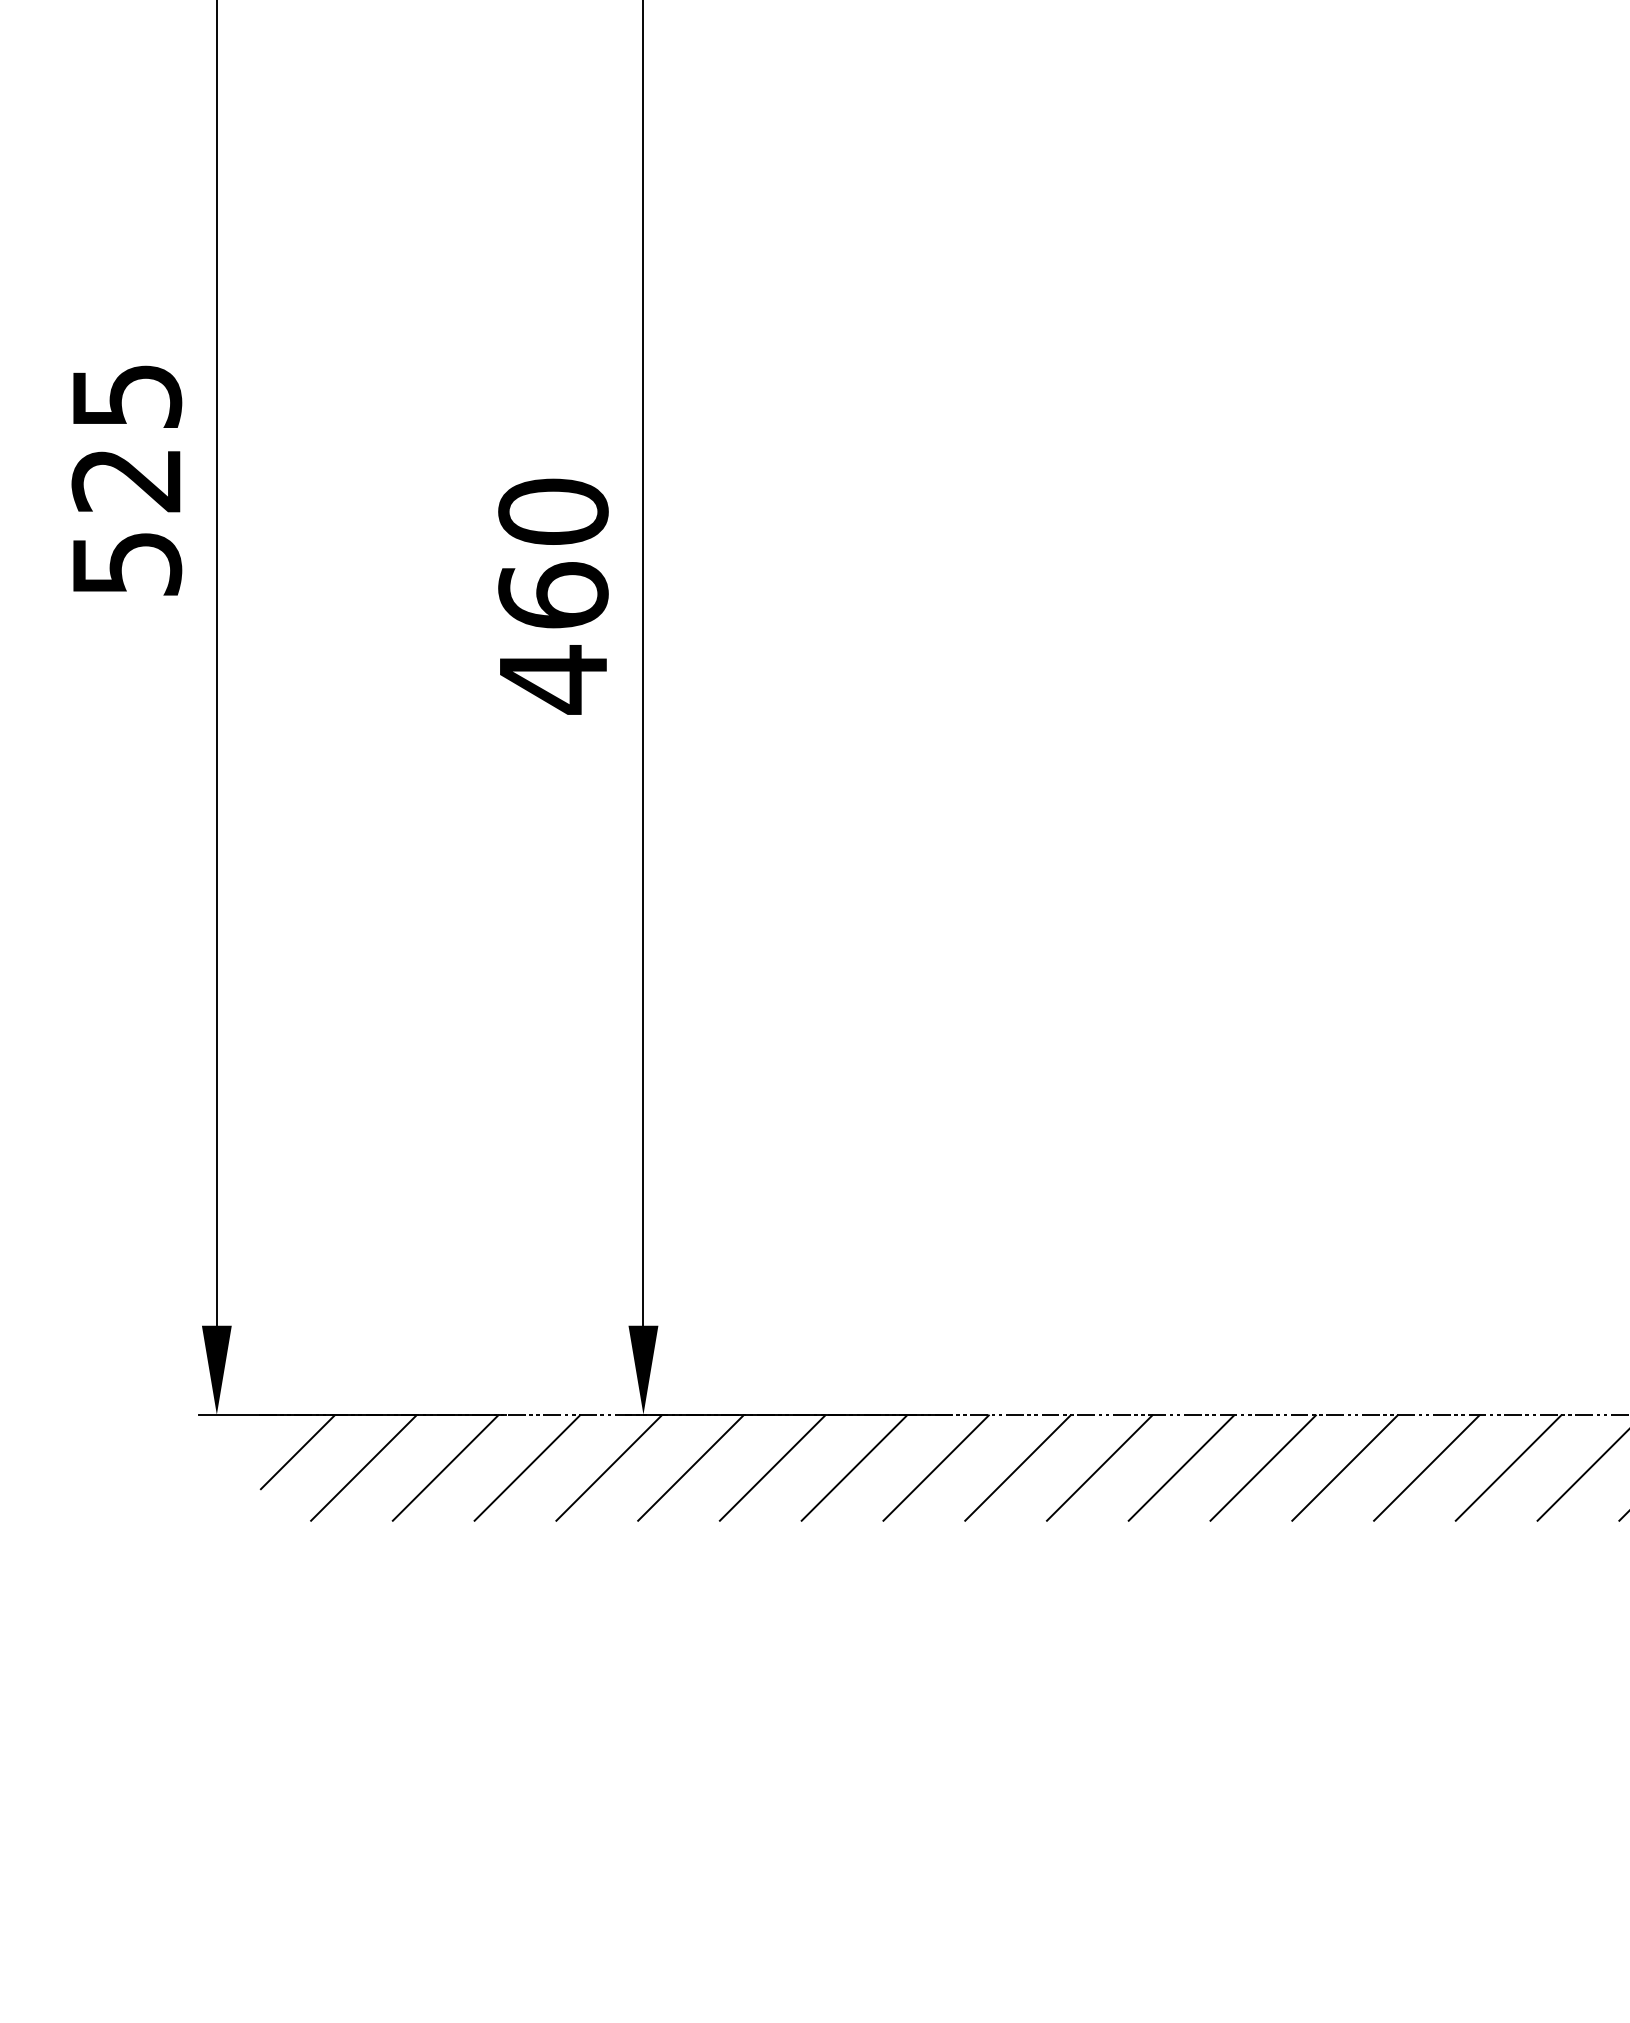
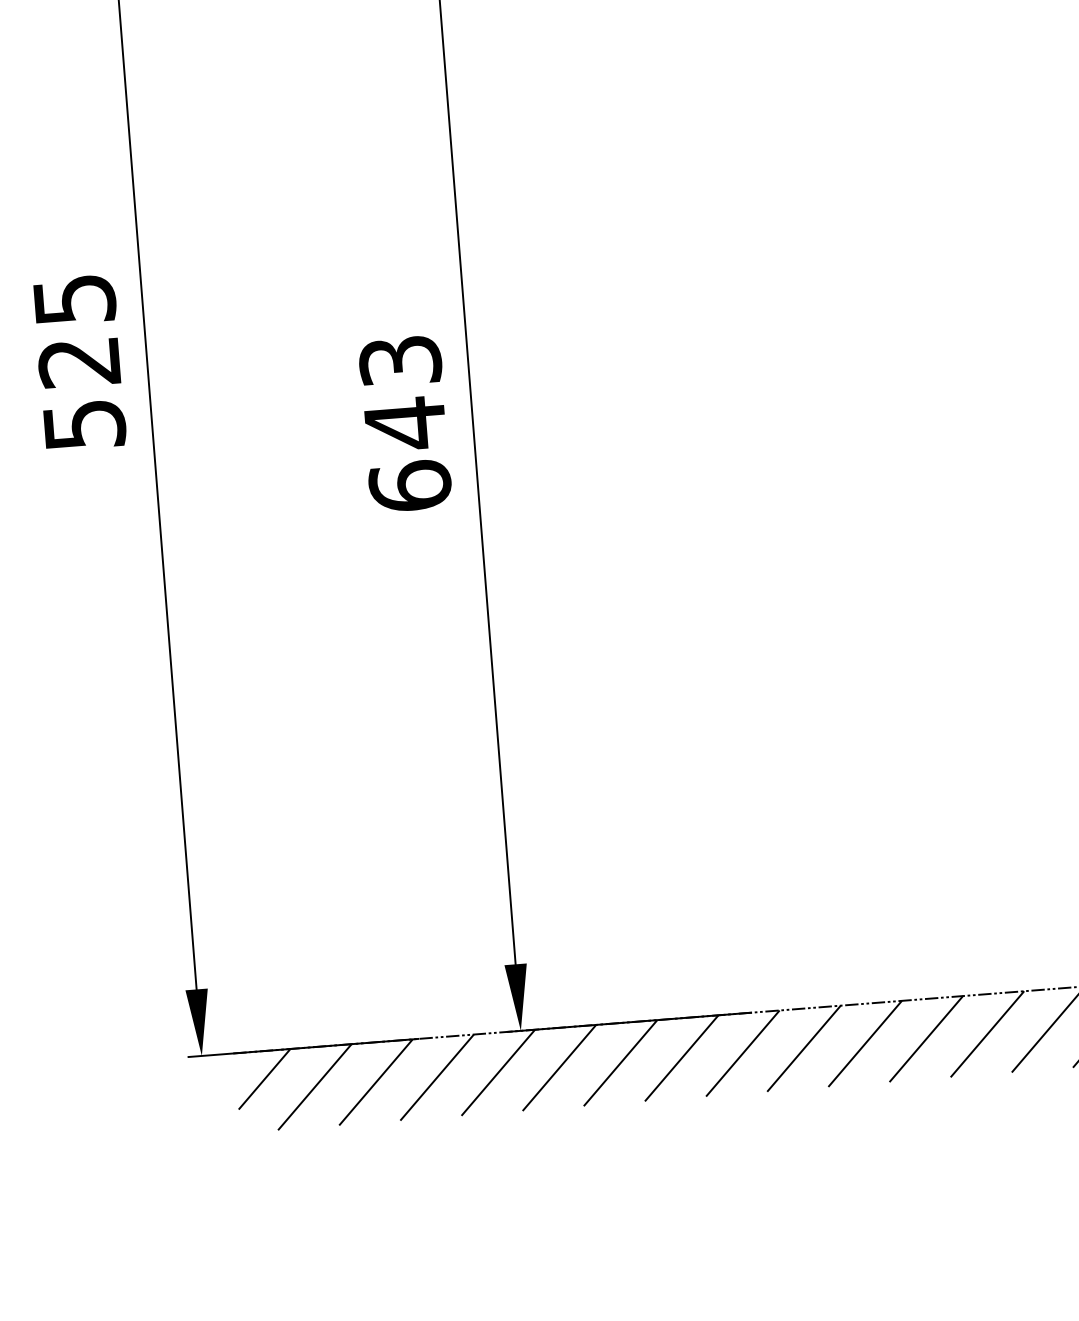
text: (553, 596) -> (405, 424), 460 -> 643

